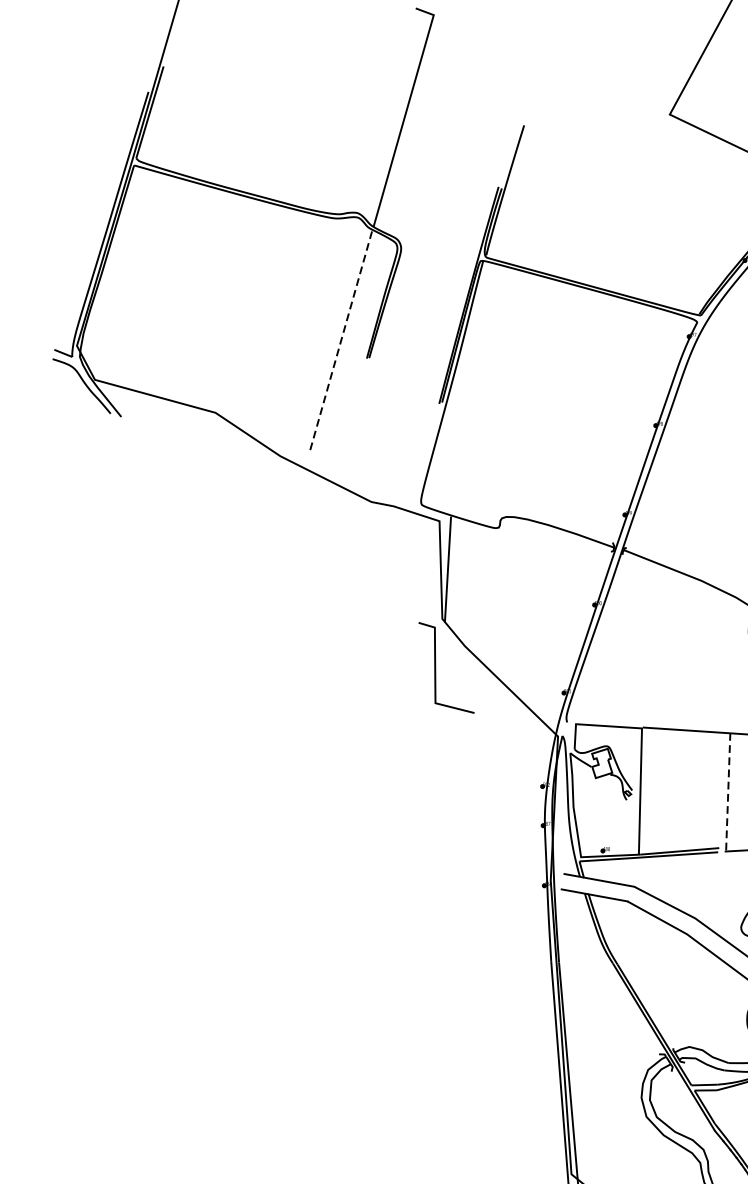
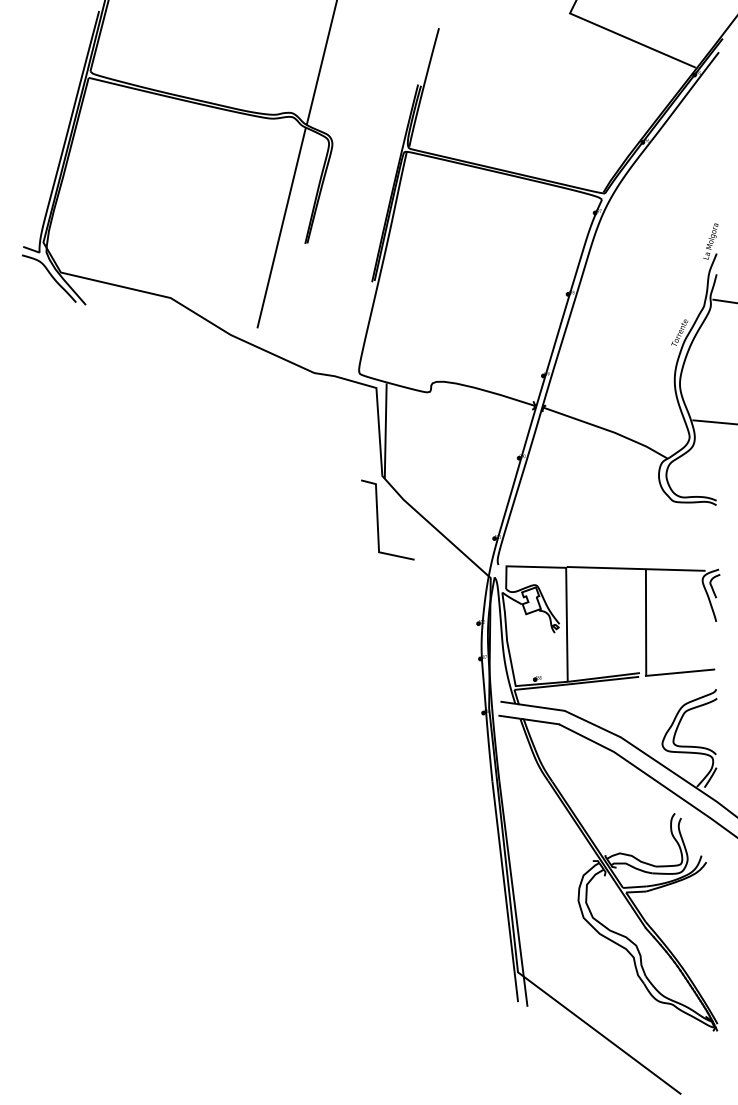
line: (341, 339) -> (281, 227), dashed -> solid
line: (728, 792) -> (646, 622), dashed -> solid

